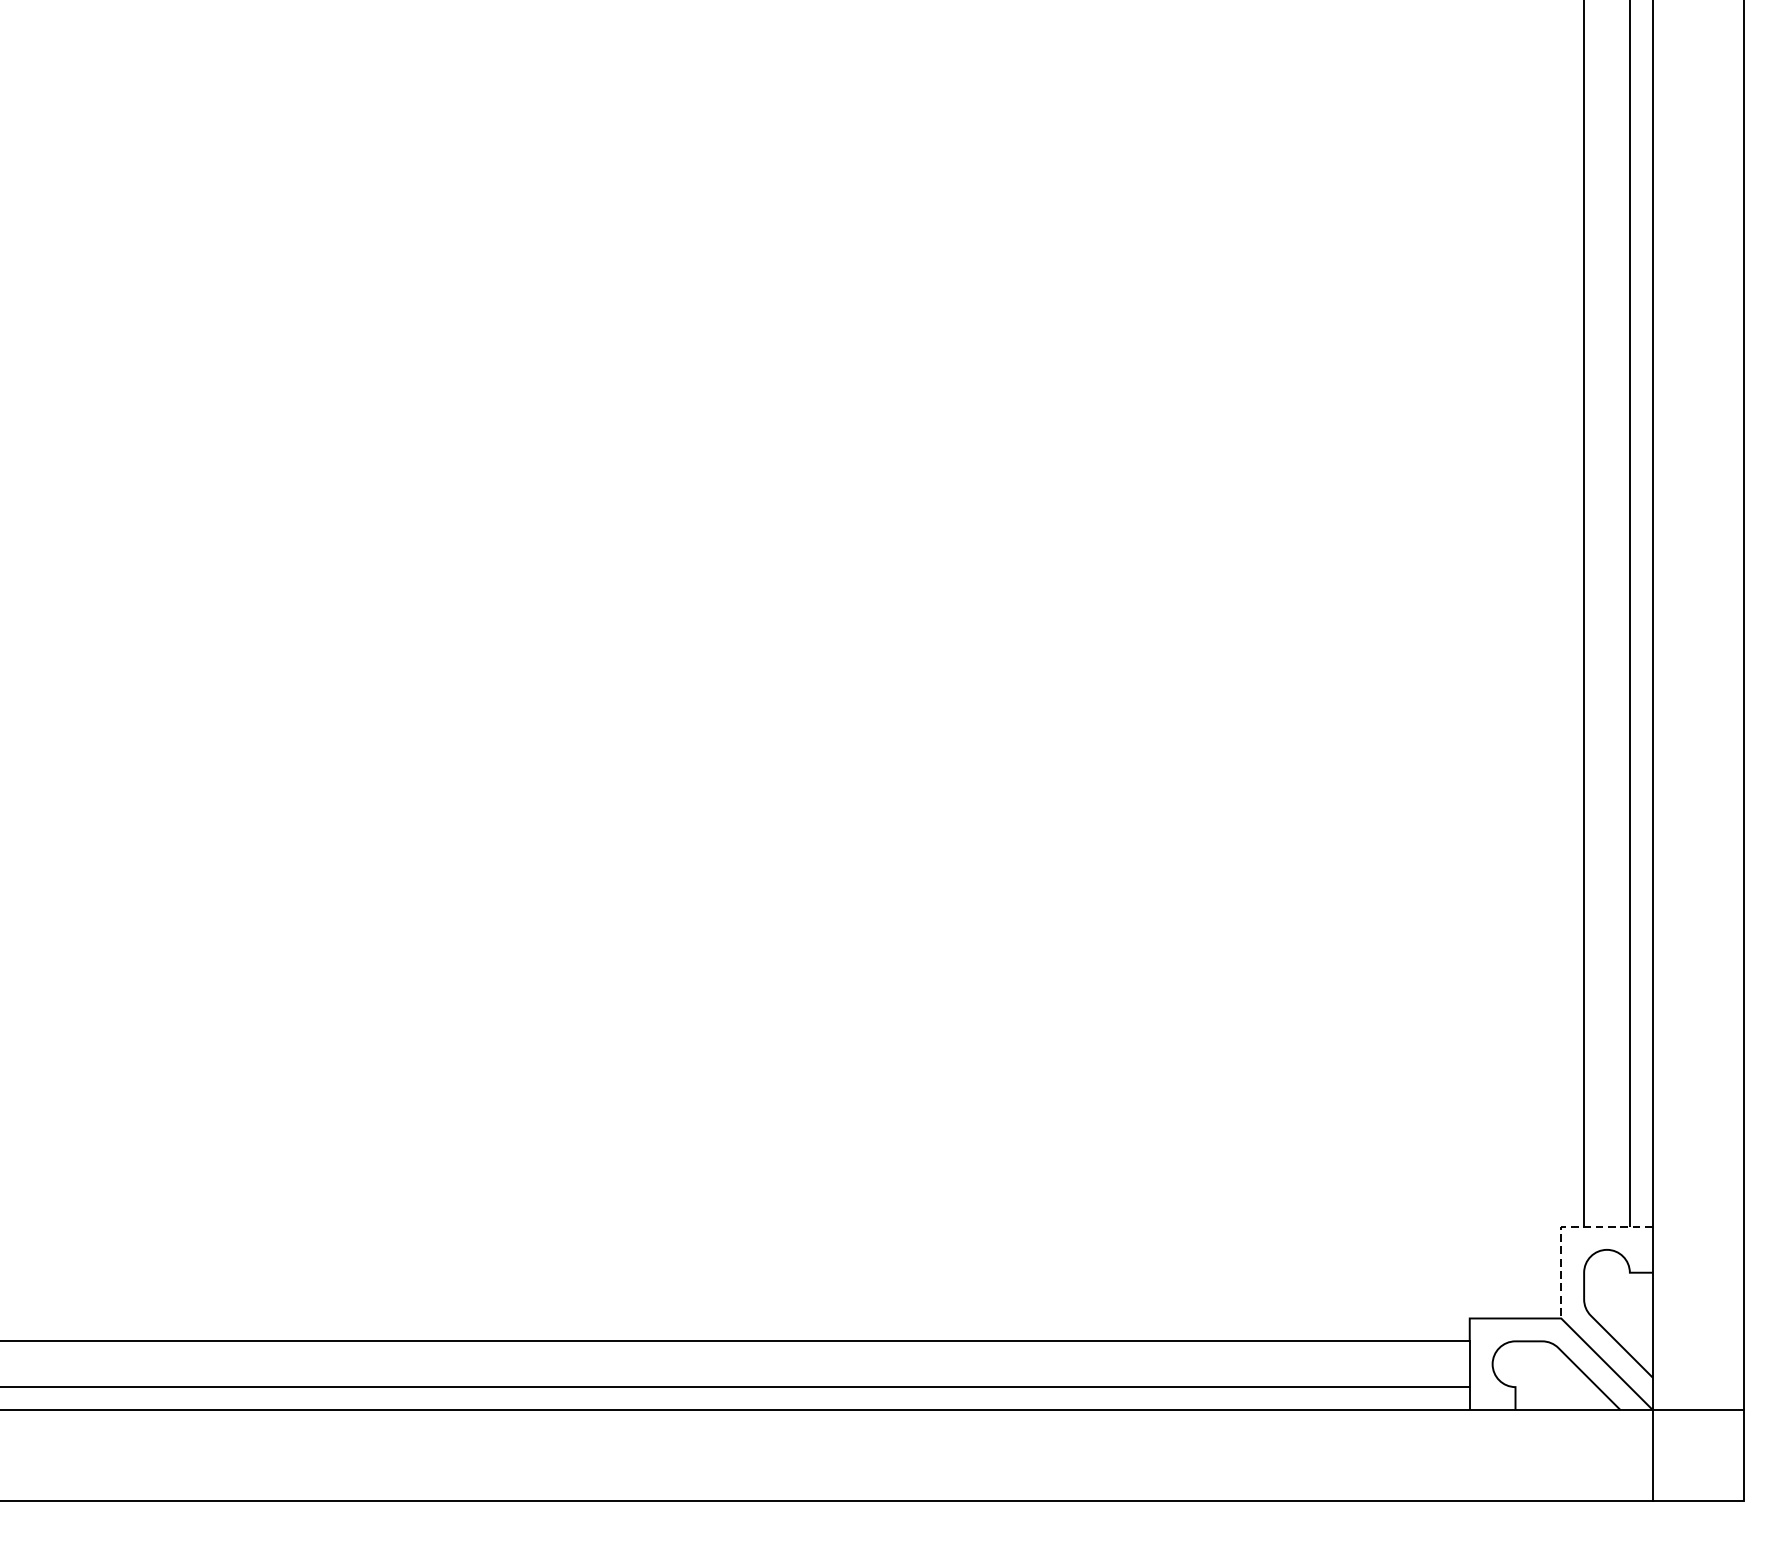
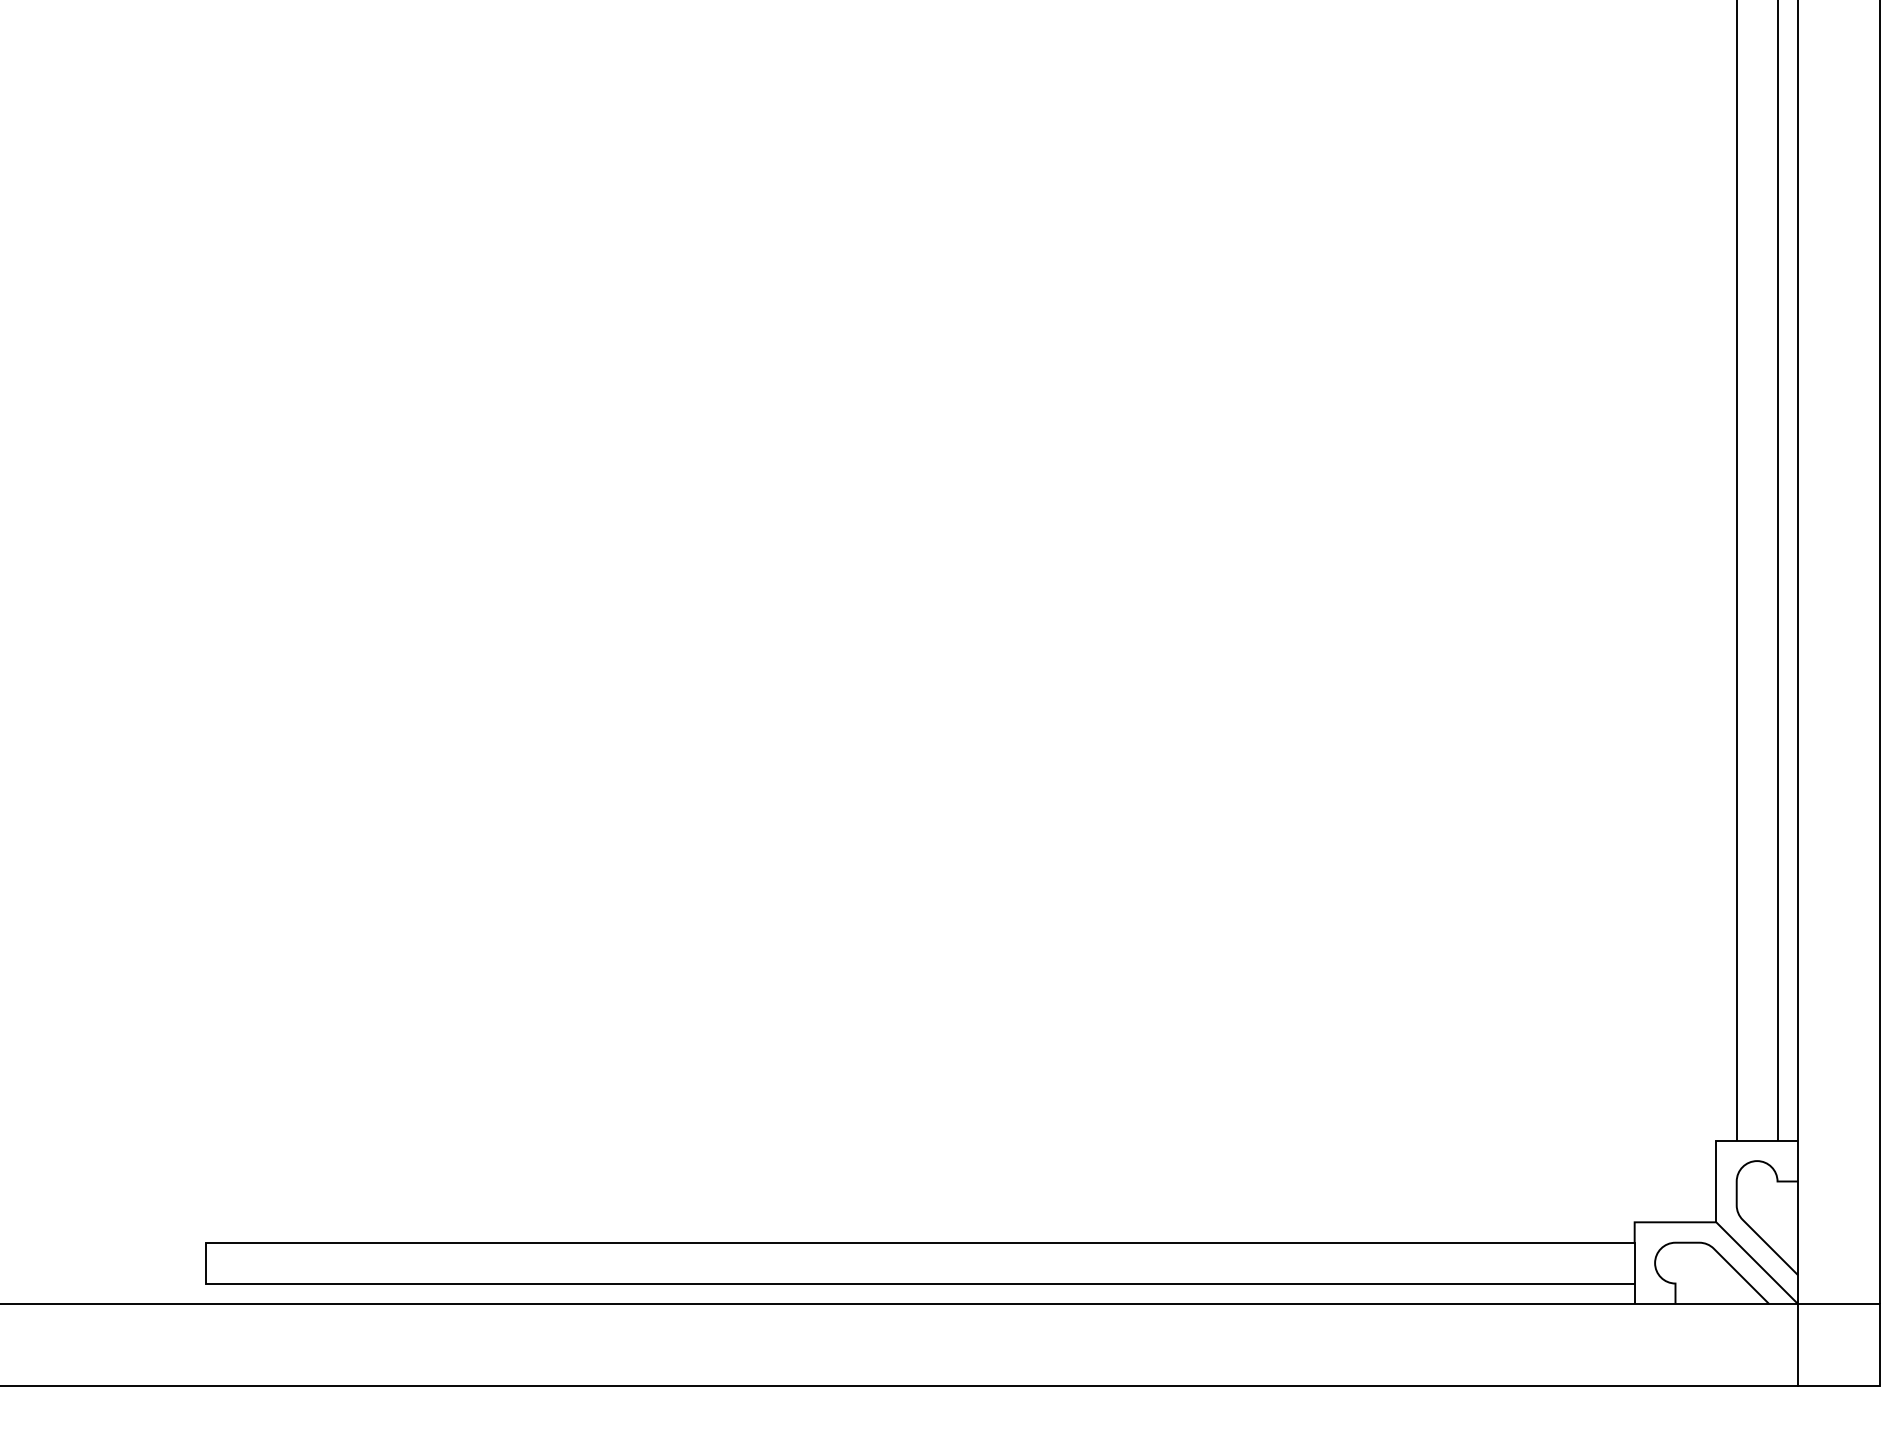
line: (1561, 1226) -> (1716, 1140), dashed -> solid

